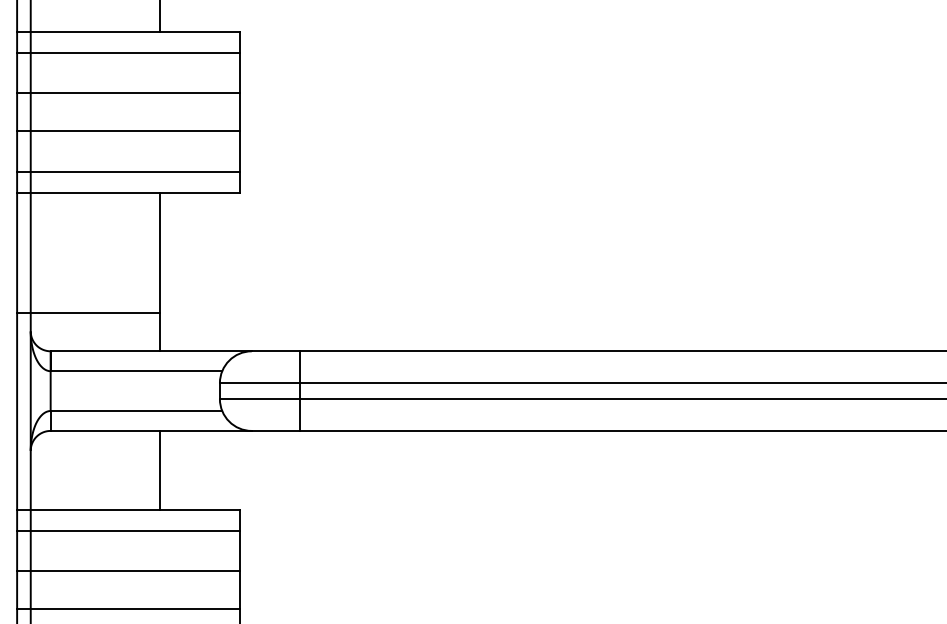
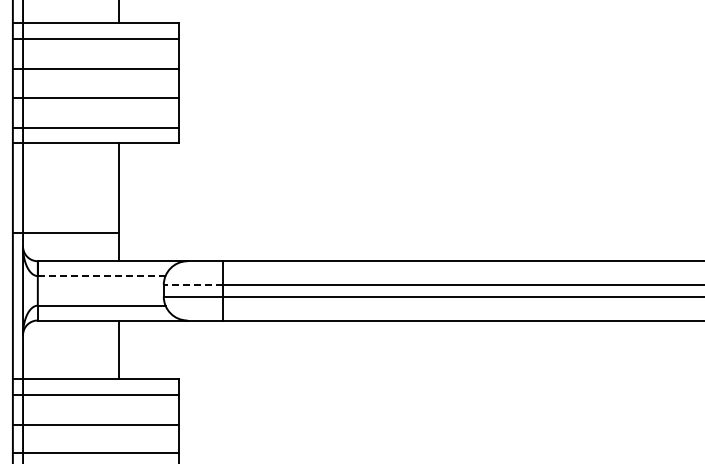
line: (136, 371) -> (101, 276), solid -> dashed
line: (259, 382) -> (193, 284), solid -> dashed

